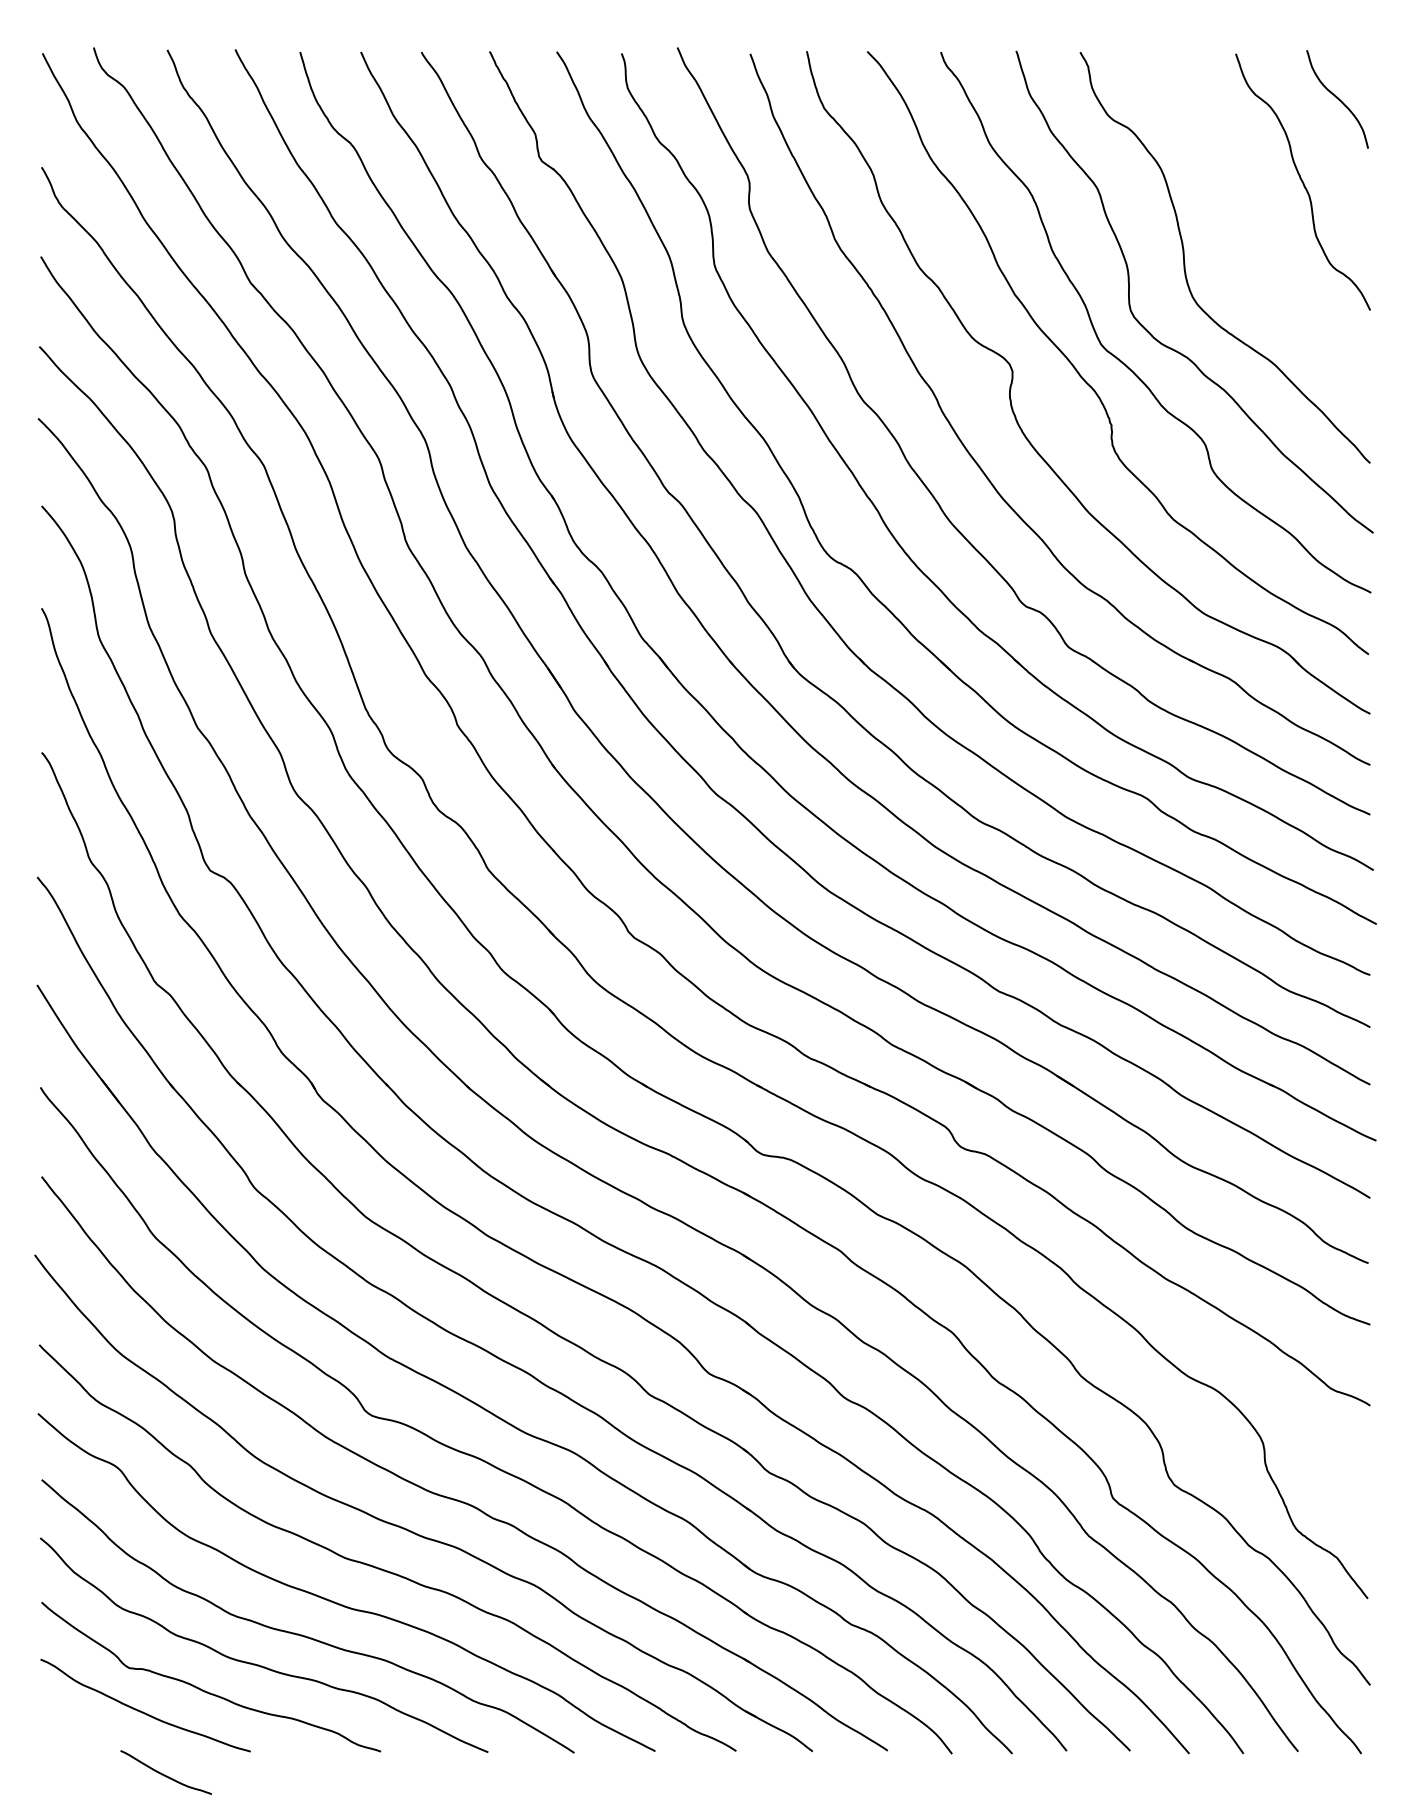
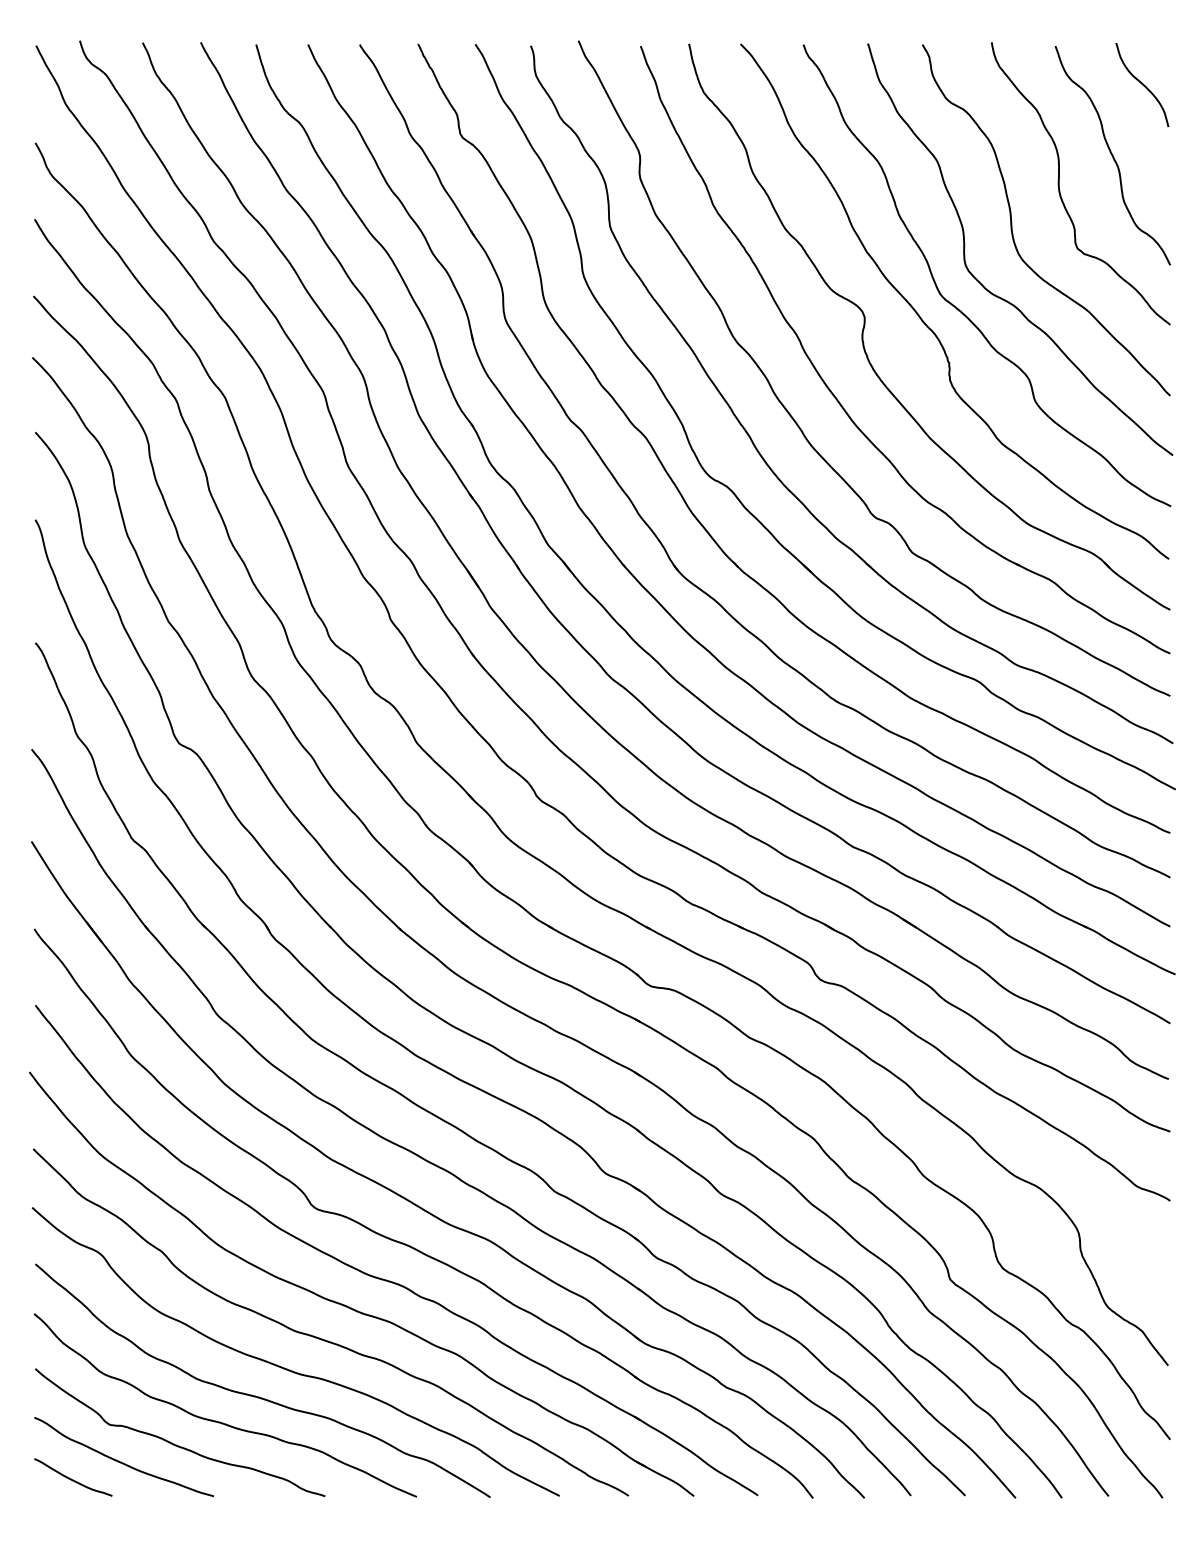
curve: (1240, 214) -> (1059, 183), added
curve: (165, 1774) -> (72, 1479), moved

